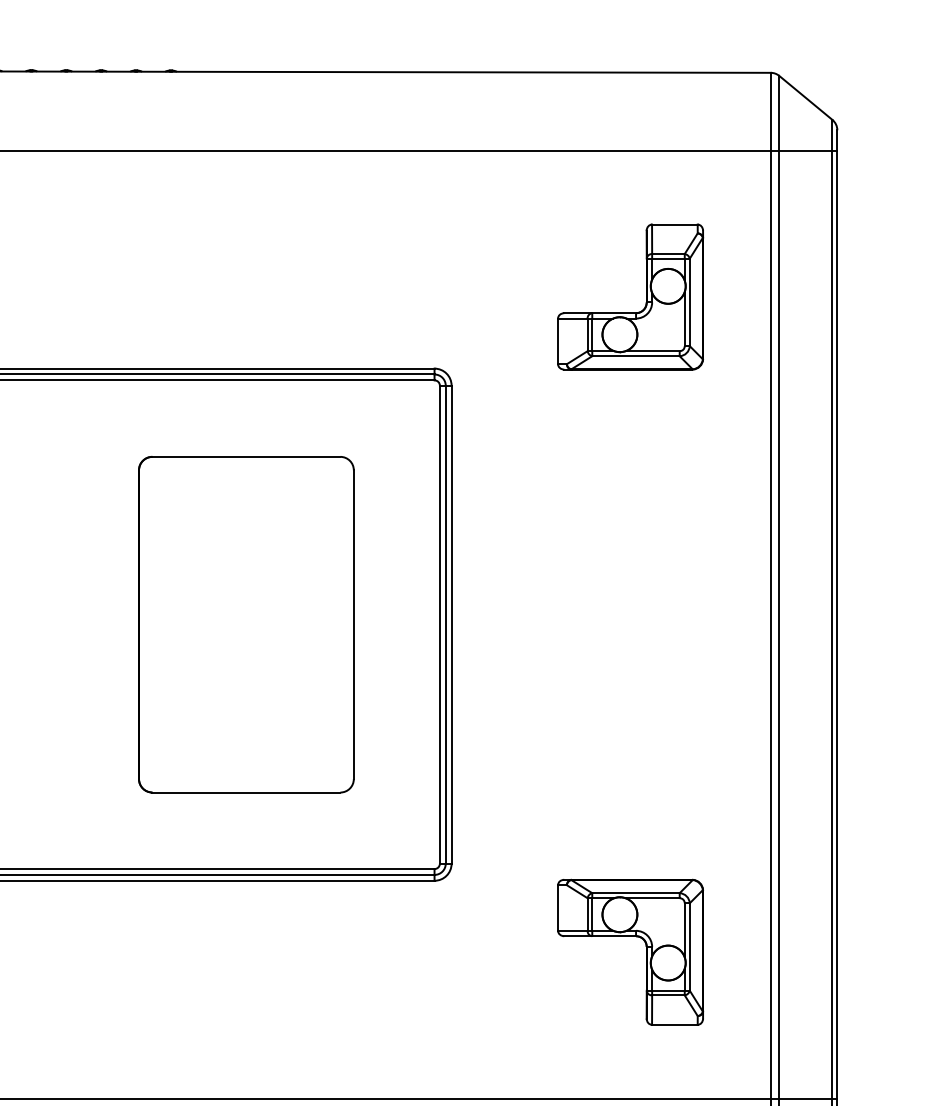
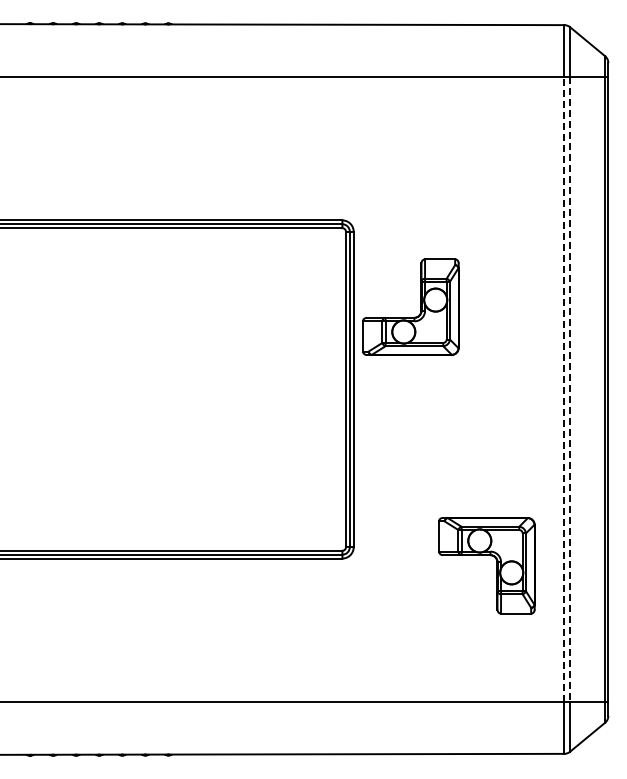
part: (645, 296) -> (420, 306), moved
part: (245, 624) -> (217, 389), removed
line: (770, 624) -> (564, 389), solid -> dashed
line: (780, 624) -> (570, 389), solid -> dashed
part: (636, 938) -> (490, 556), moved

